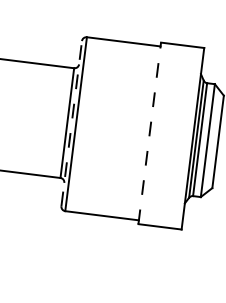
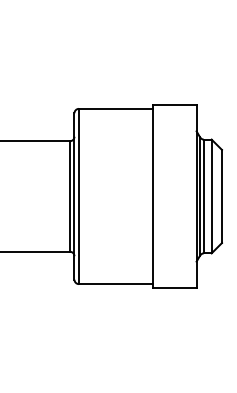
line: (71, 123) -> (74, 196), dashed -> solid
line: (150, 133) -> (153, 196), dashed -> solid

